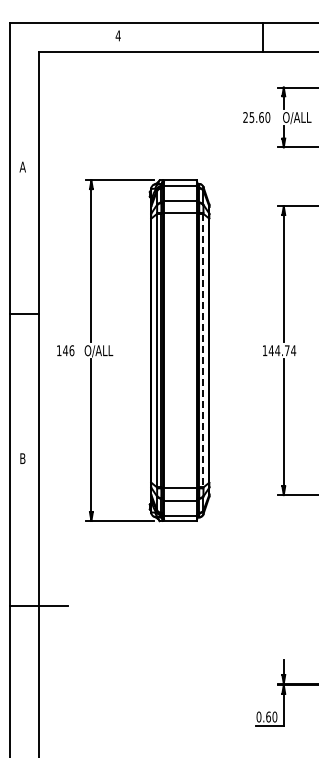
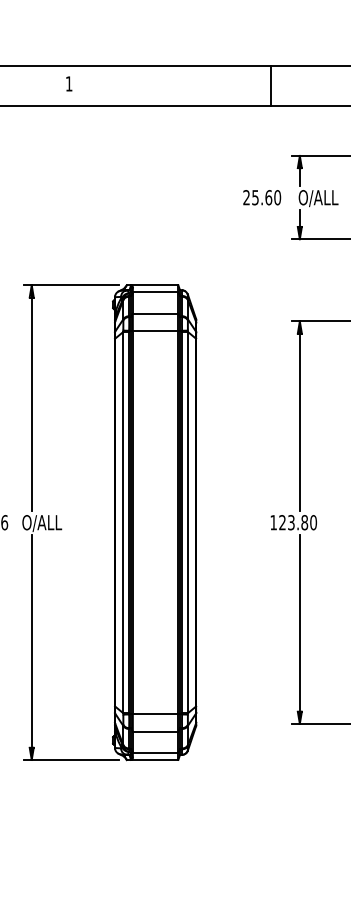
text: (117, 35) -> (68, 83), 4 -> 1
line: (203, 350) -> (187, 522), dashed -> solid
text: (282, 350) -> (298, 522), 144.74 -> 123.80

